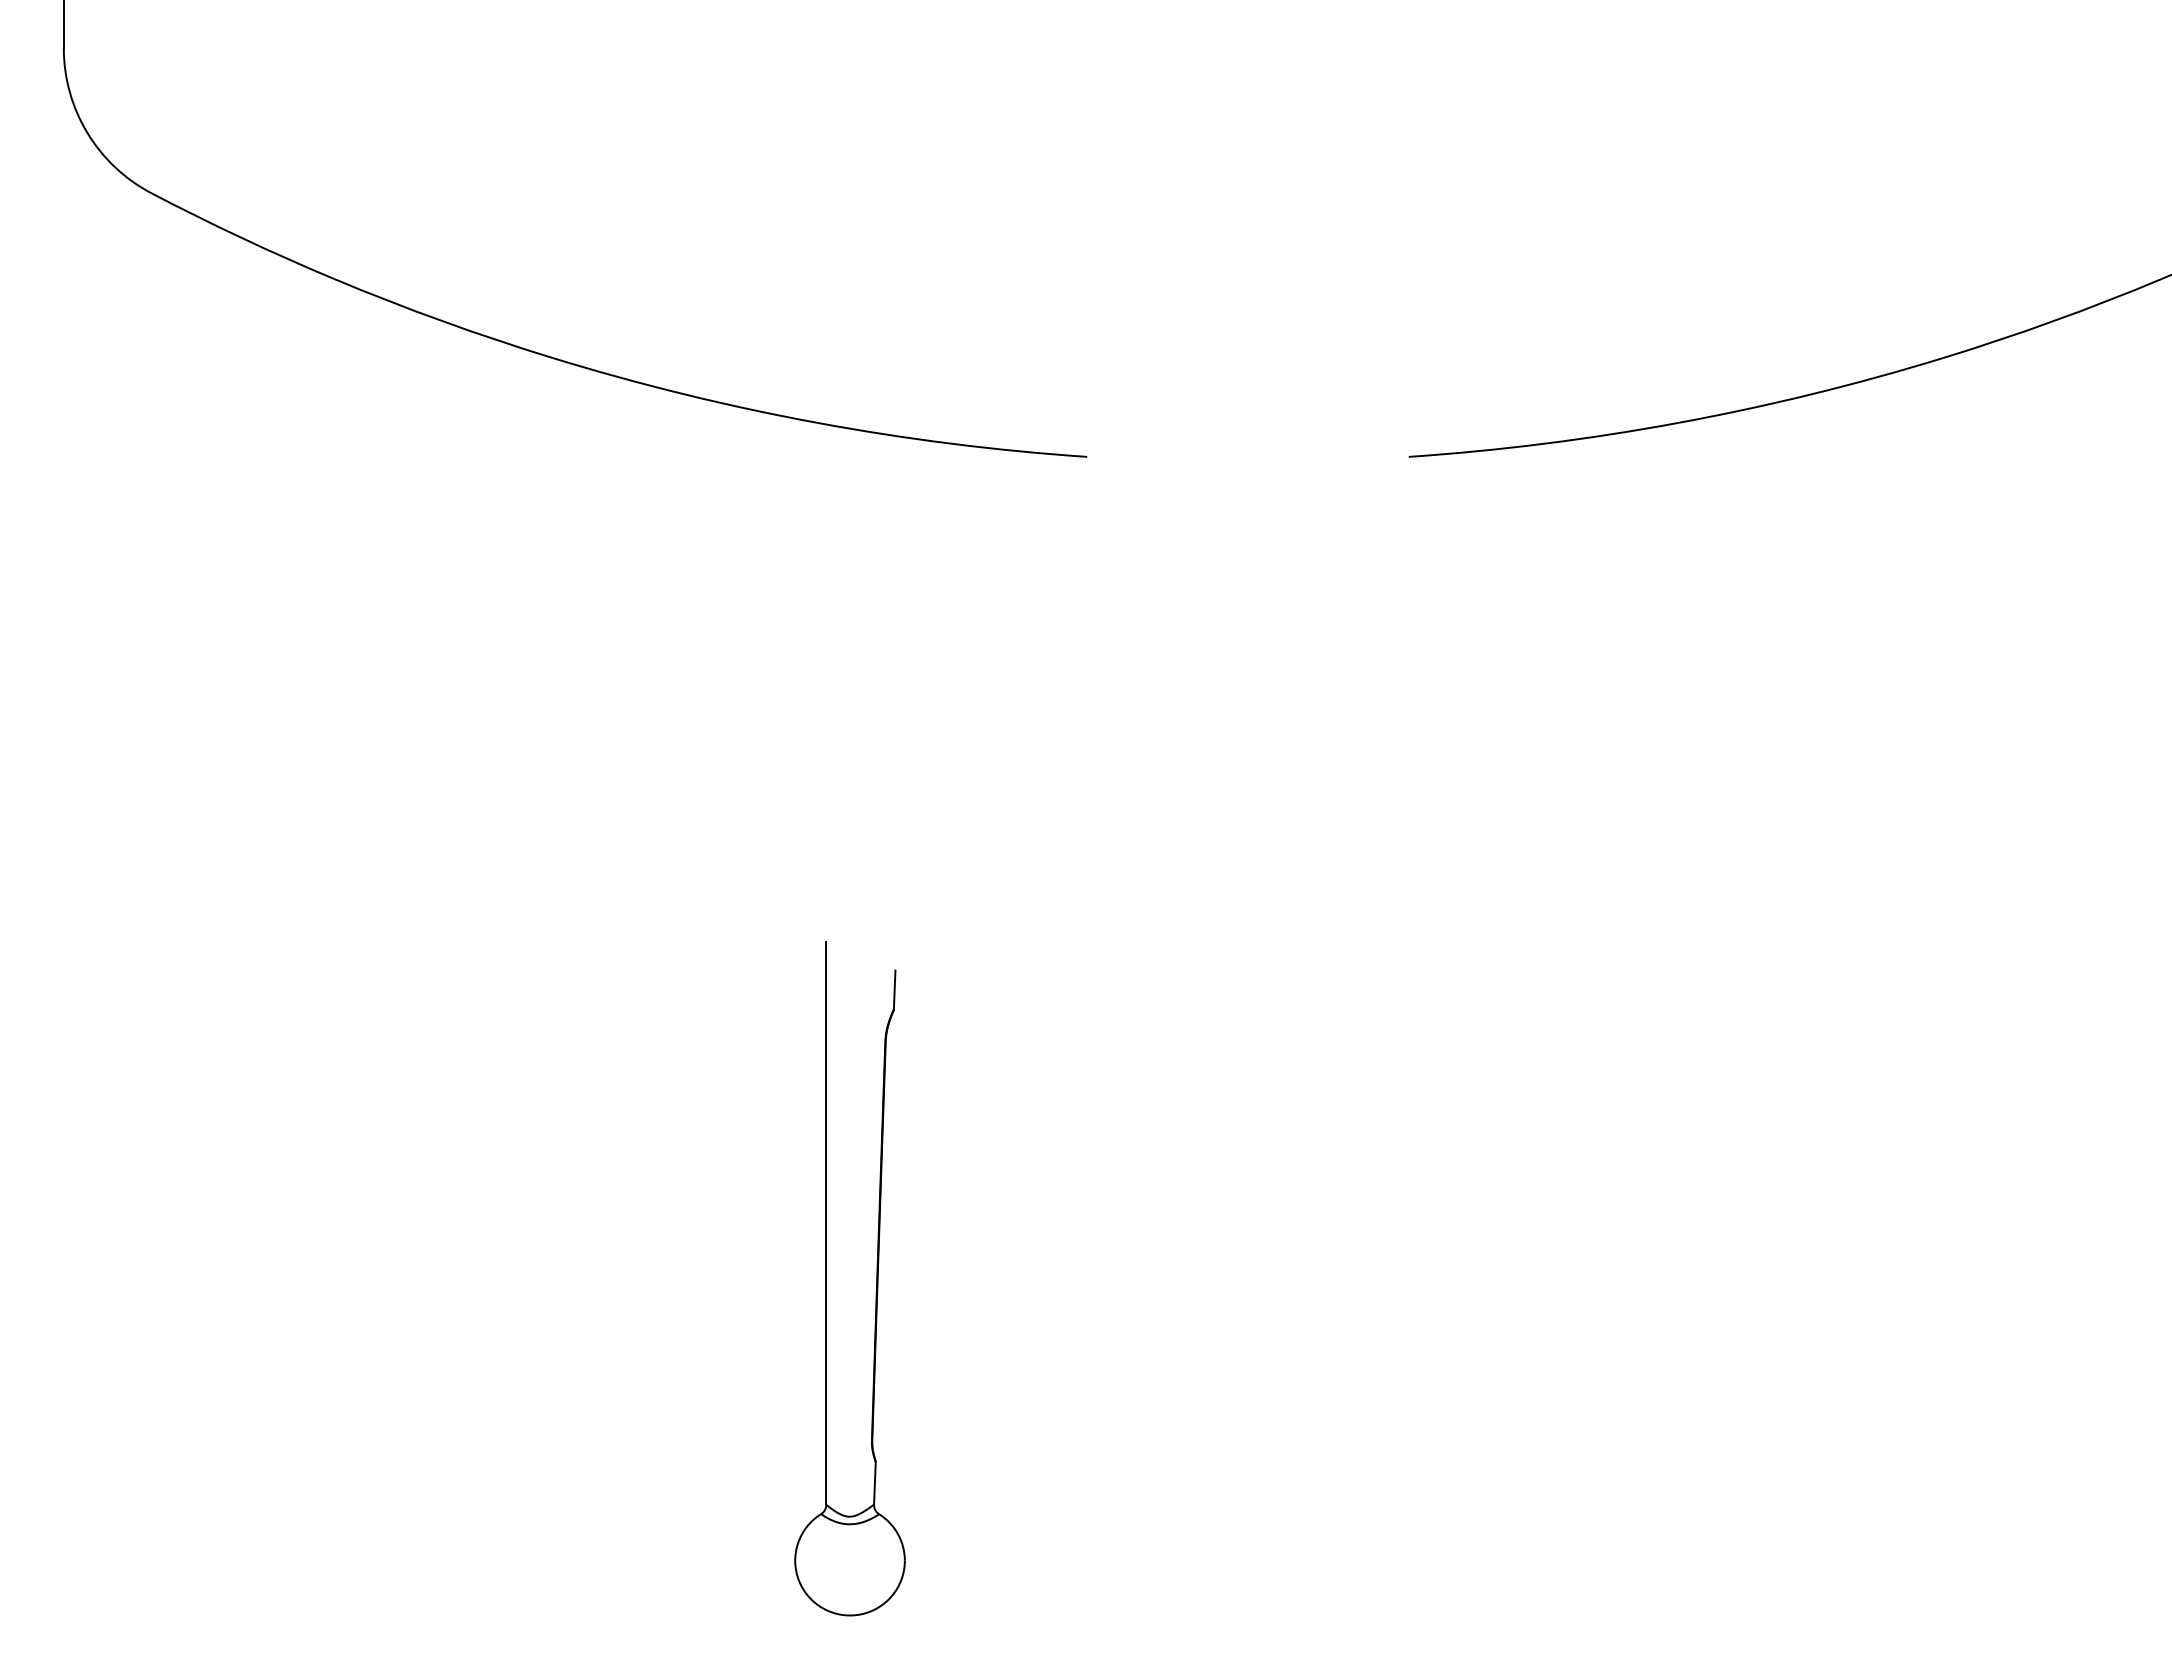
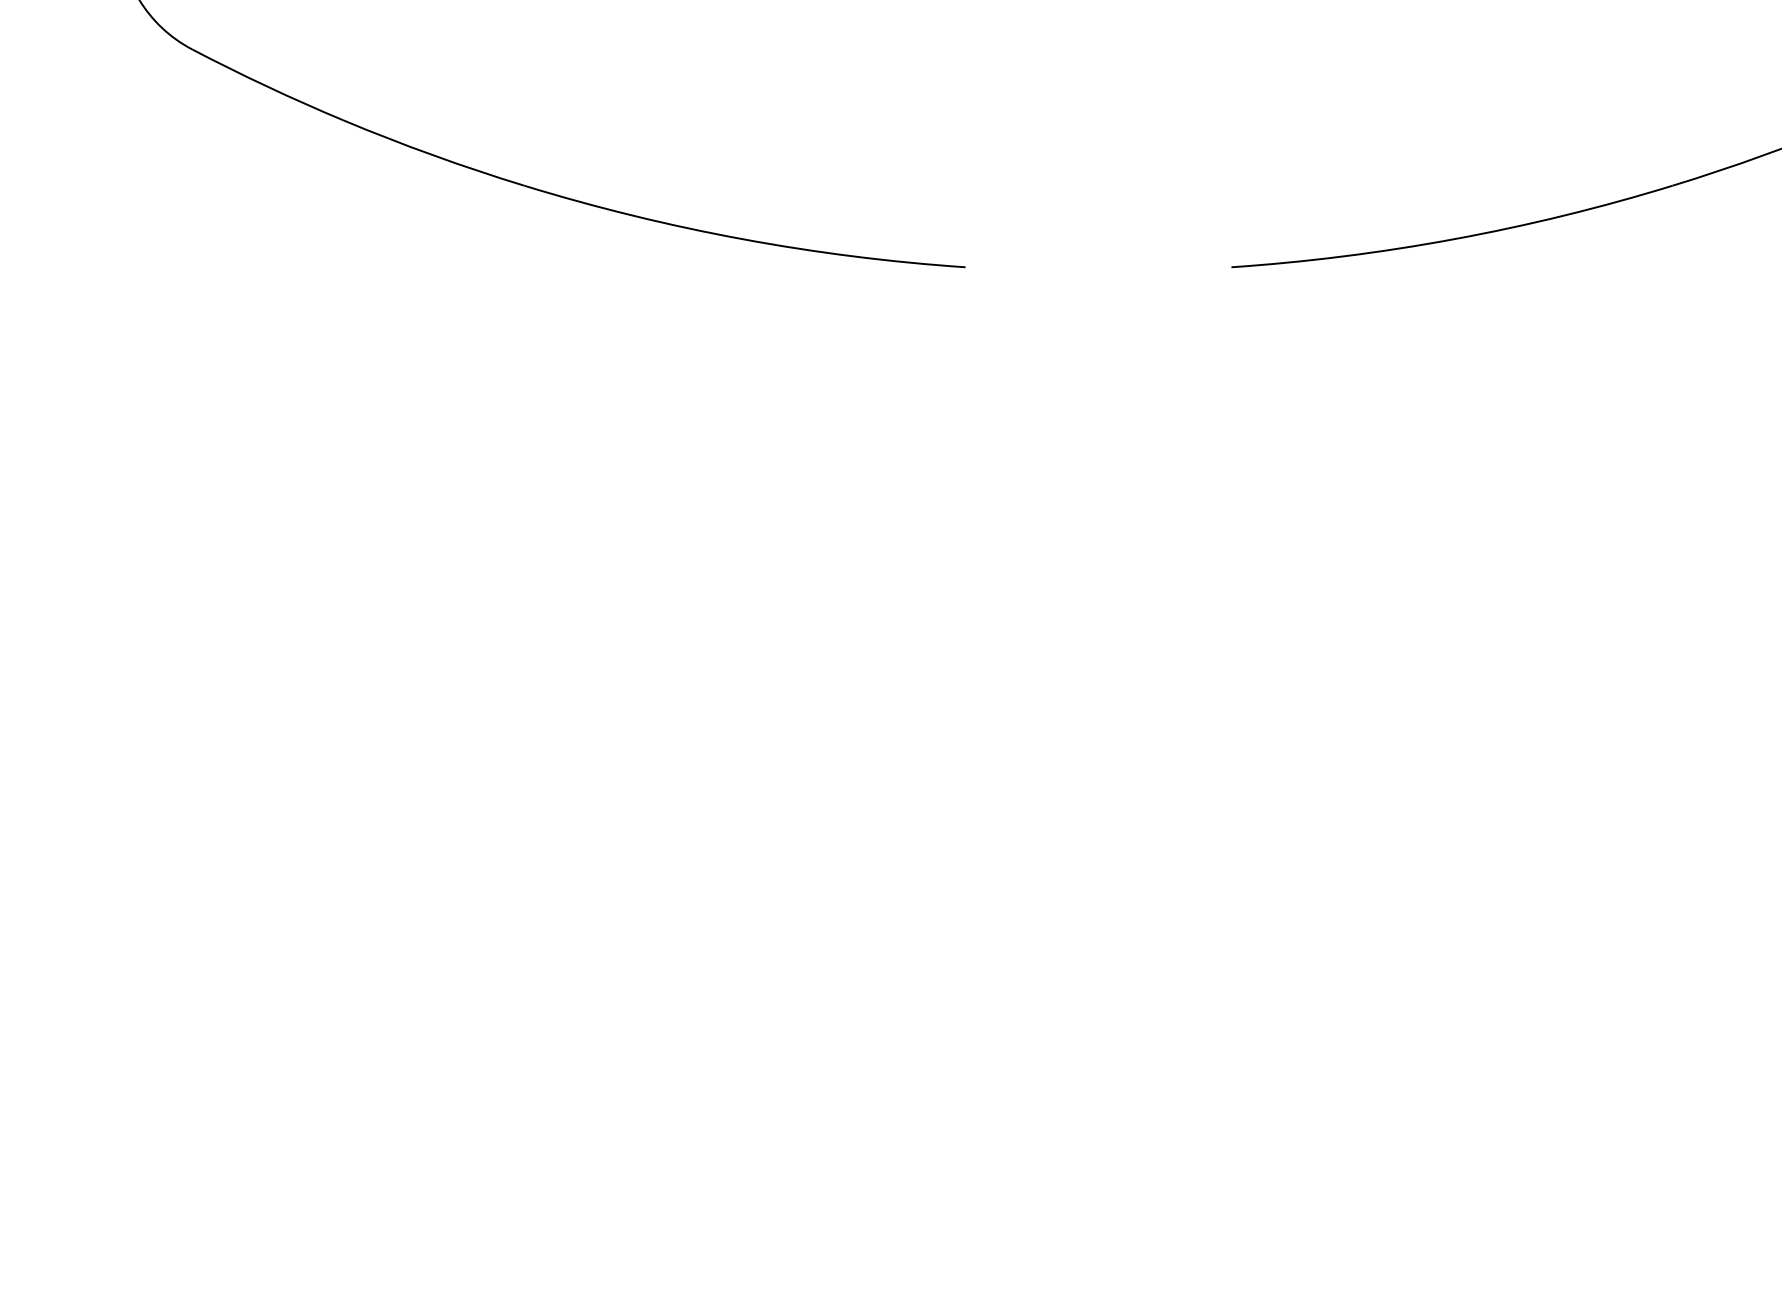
part: (826, 1278) -> (750, 946), removed

